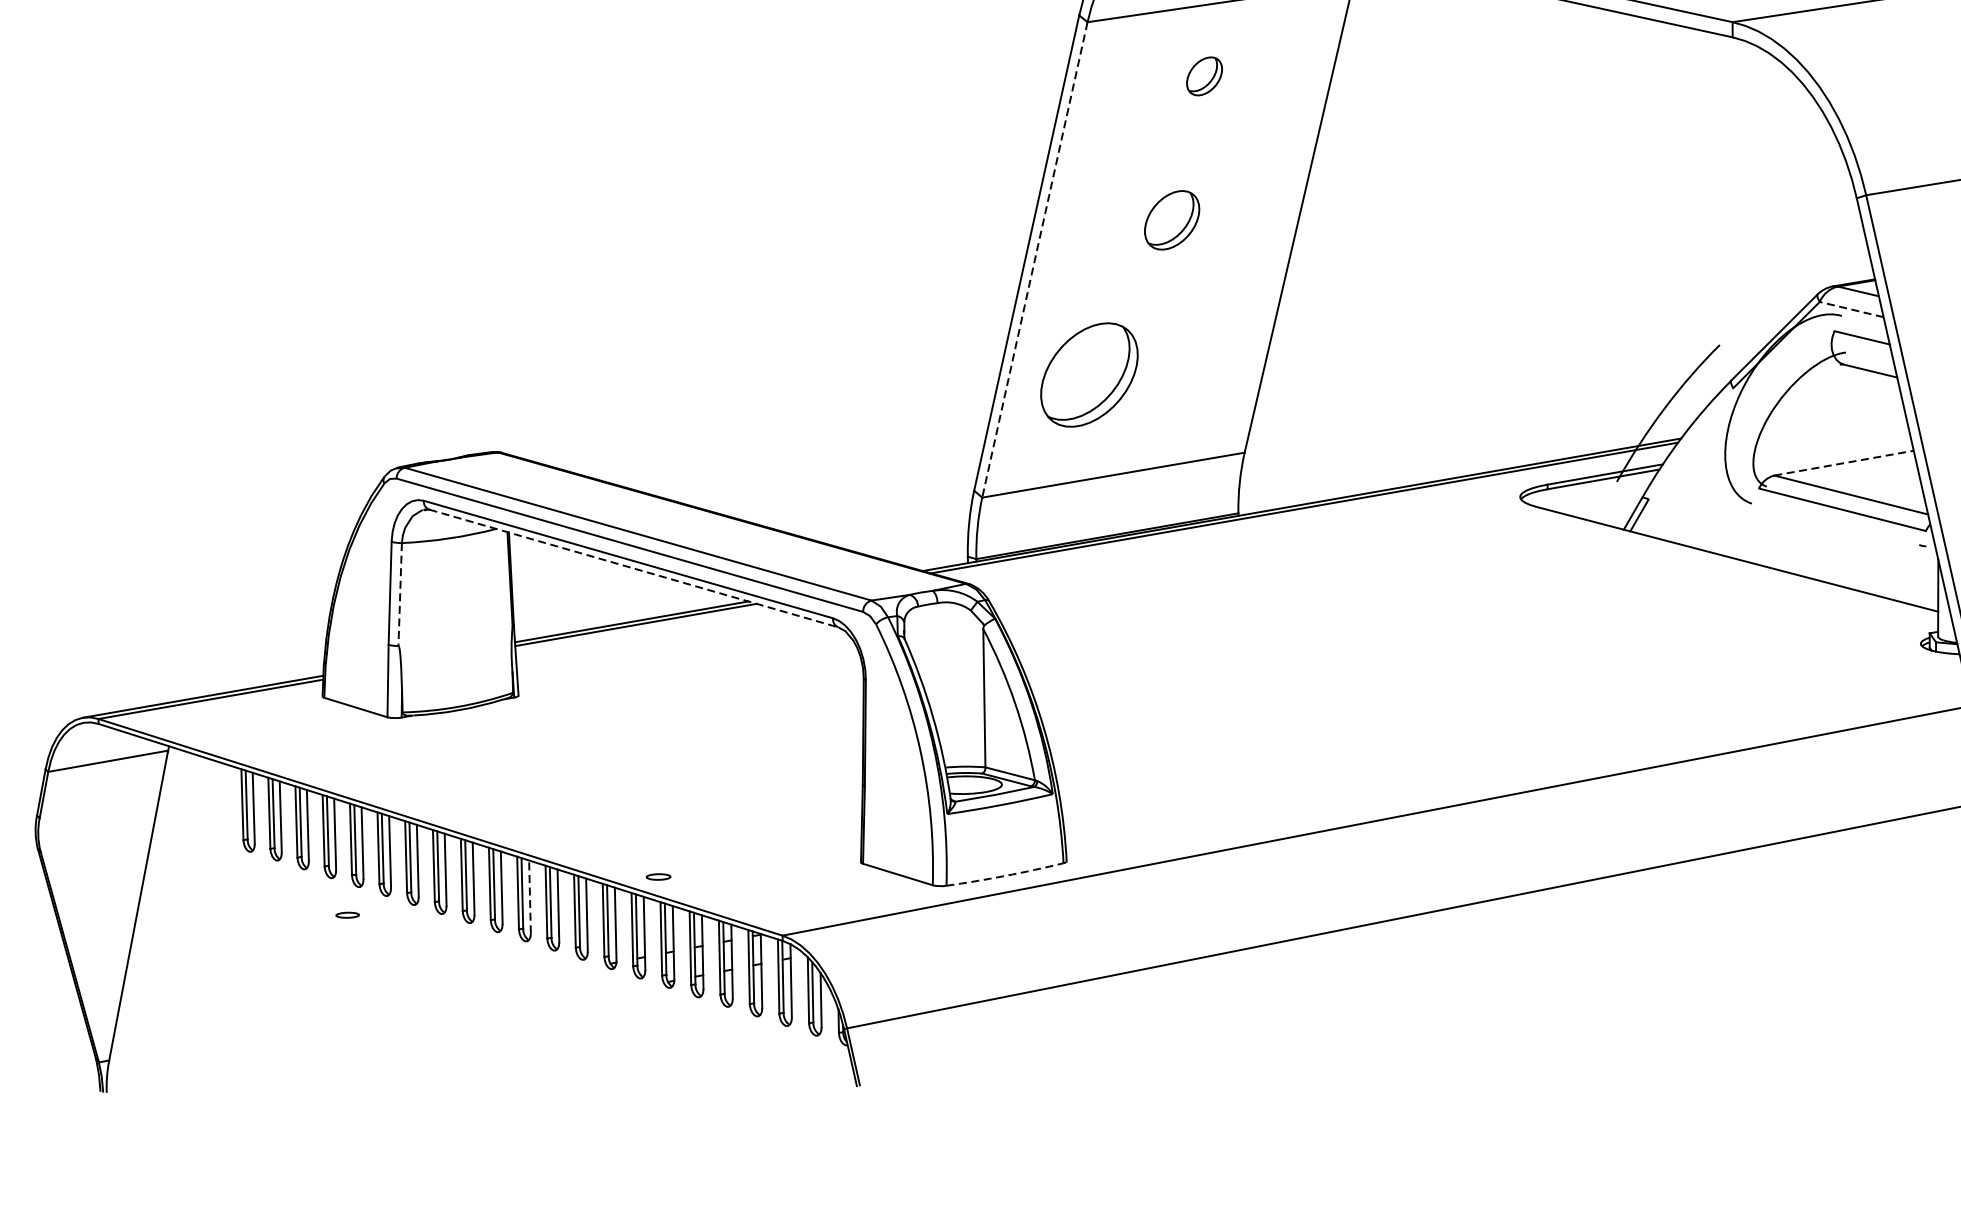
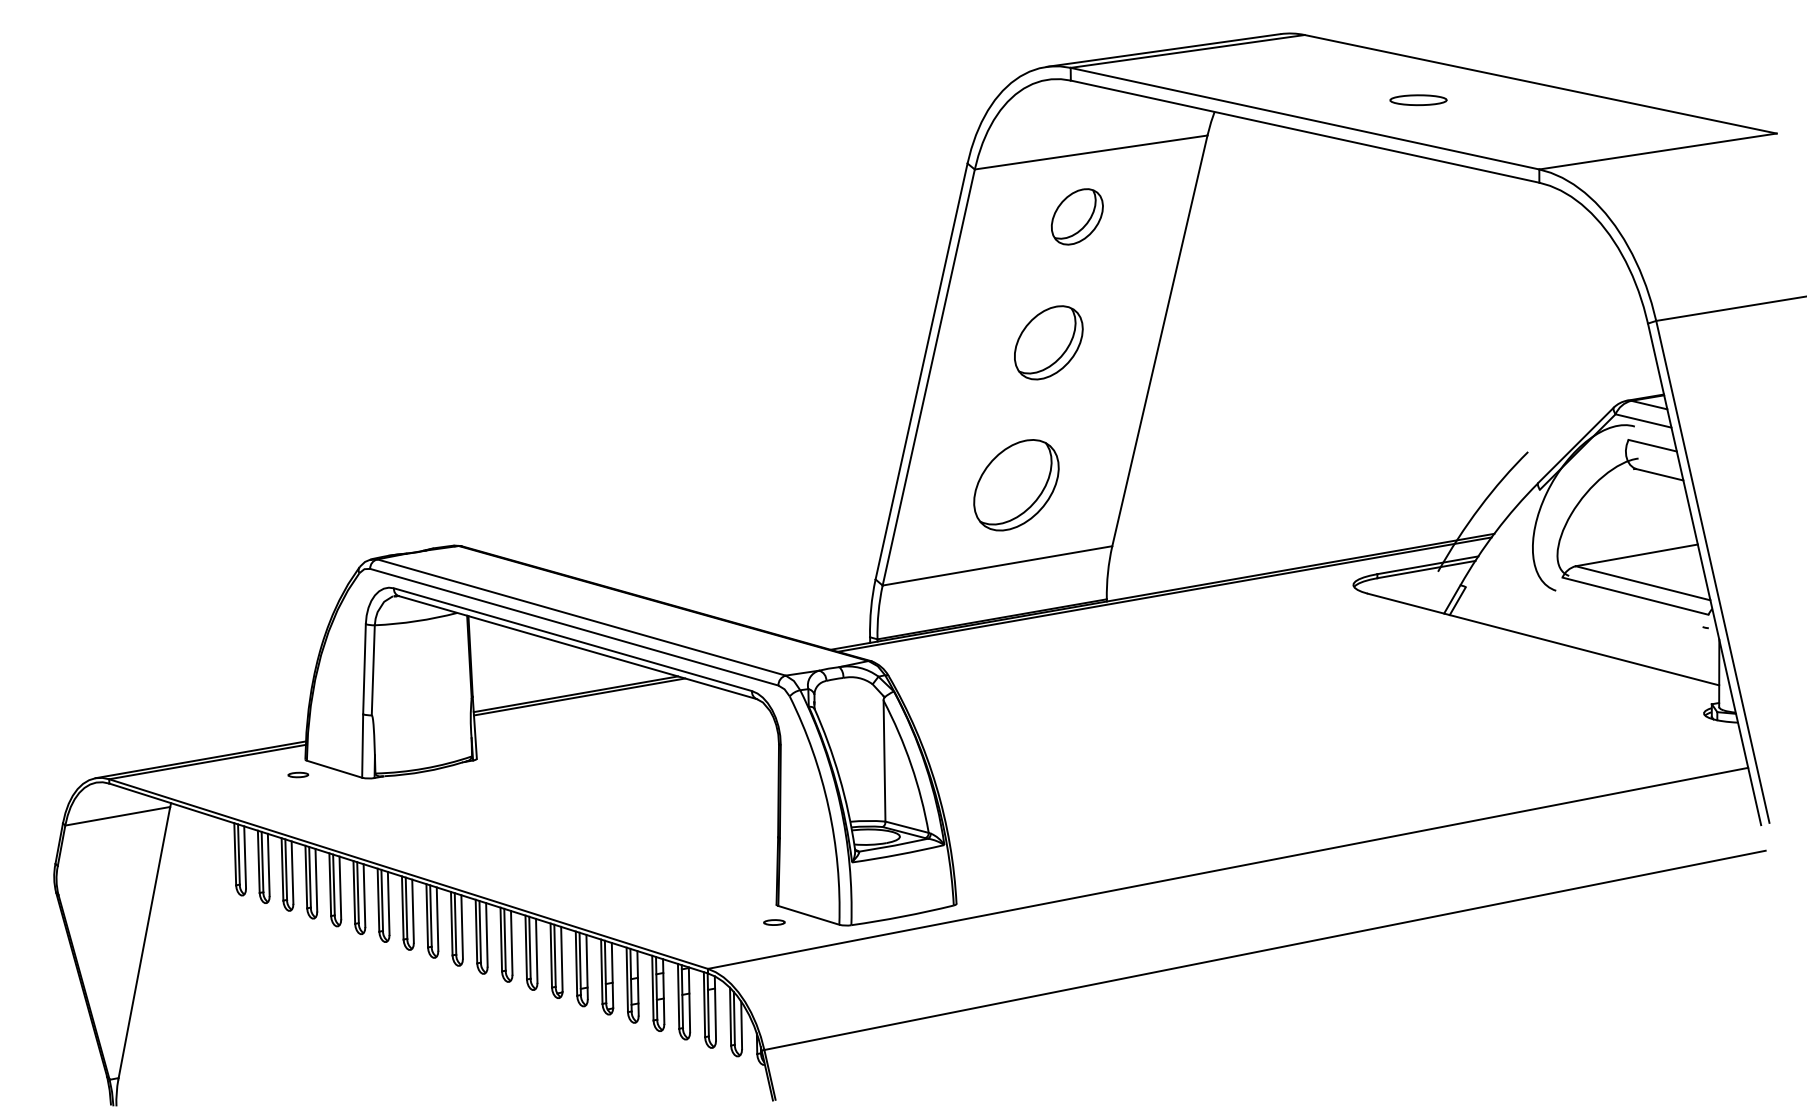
part: (1203, 75) -> (1076, 216), size x1.67
part: (1171, 219) -> (1048, 342), size x1.43
line: (1034, 261) -> (928, 378), dashed -> solid
line: (1851, 309) -> (1643, 420), dashed -> solid
part: (1089, 375) -> (1016, 485), moved
line: (1843, 463) -> (1636, 555), dashed -> solid
line: (634, 568) -> (578, 647), dashed -> solid
line: (400, 594) -> (373, 670), dashed -> solid
arc: (1004, 875) -> (902, 916), dashed -> solid
part: (658, 876) -> (774, 922), moved
line: (529, 896) -> (486, 934), dashed -> solid
part: (347, 914) -> (298, 774), moved

